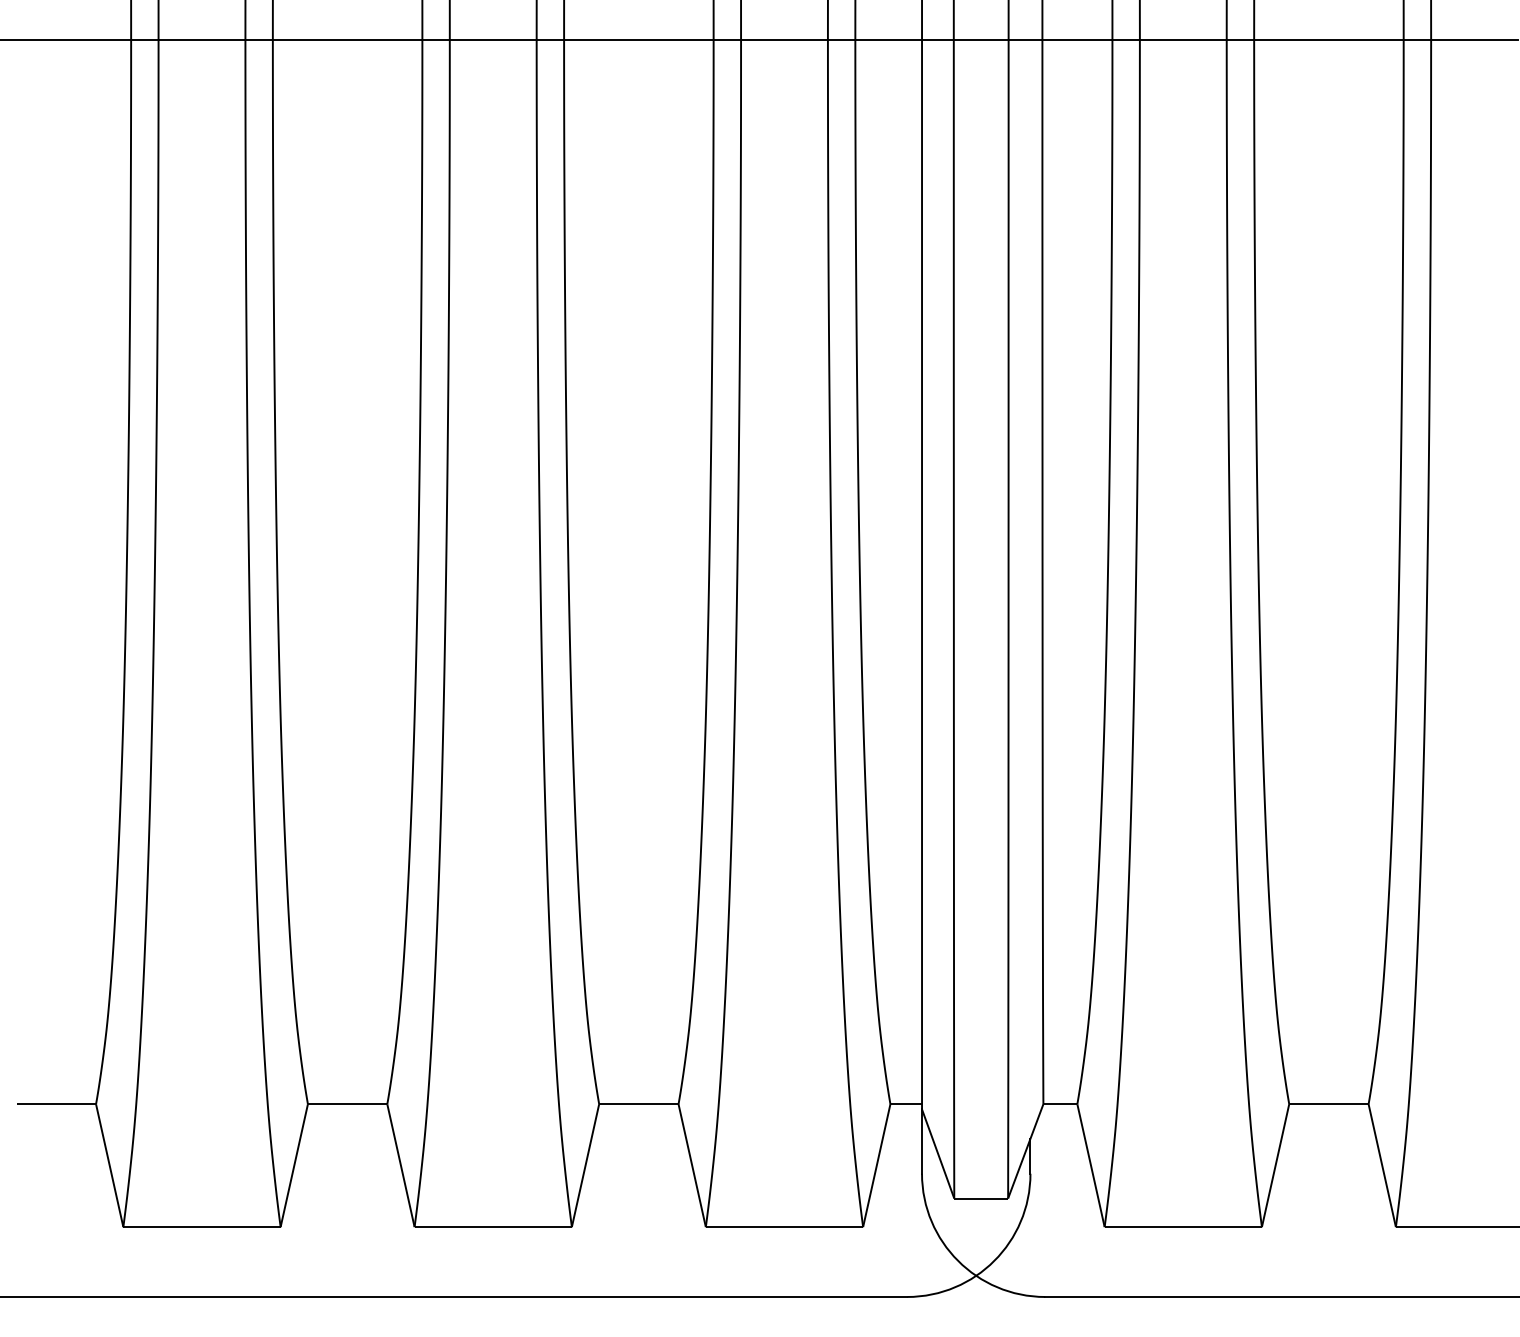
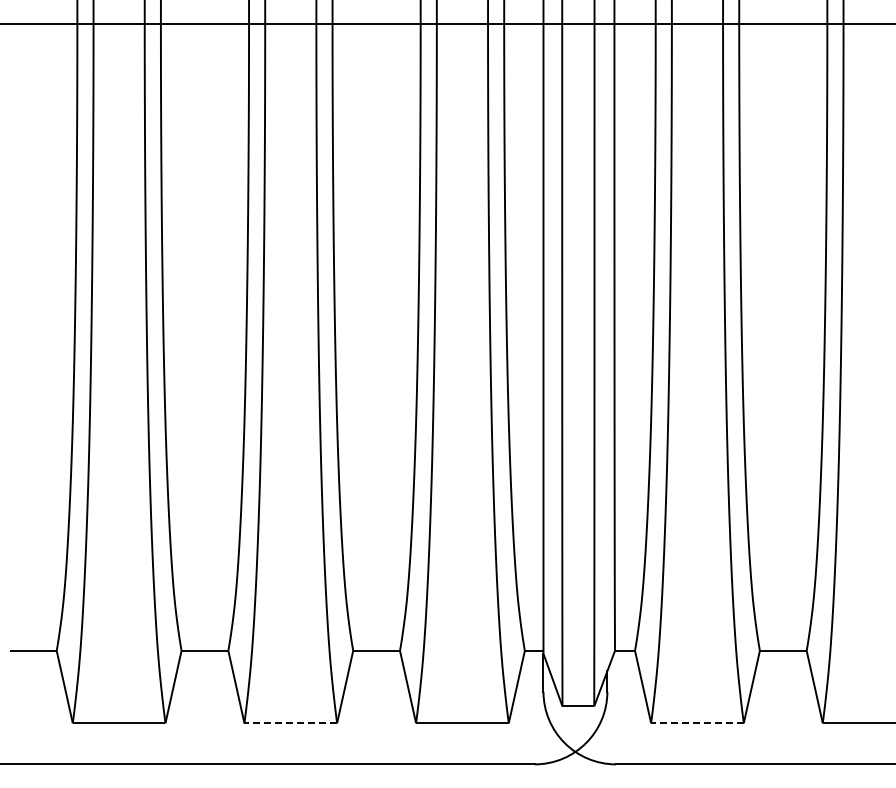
line: (492, 1227) -> (290, 723), solid -> dashed
line: (1183, 1227) -> (697, 723), solid -> dashed

